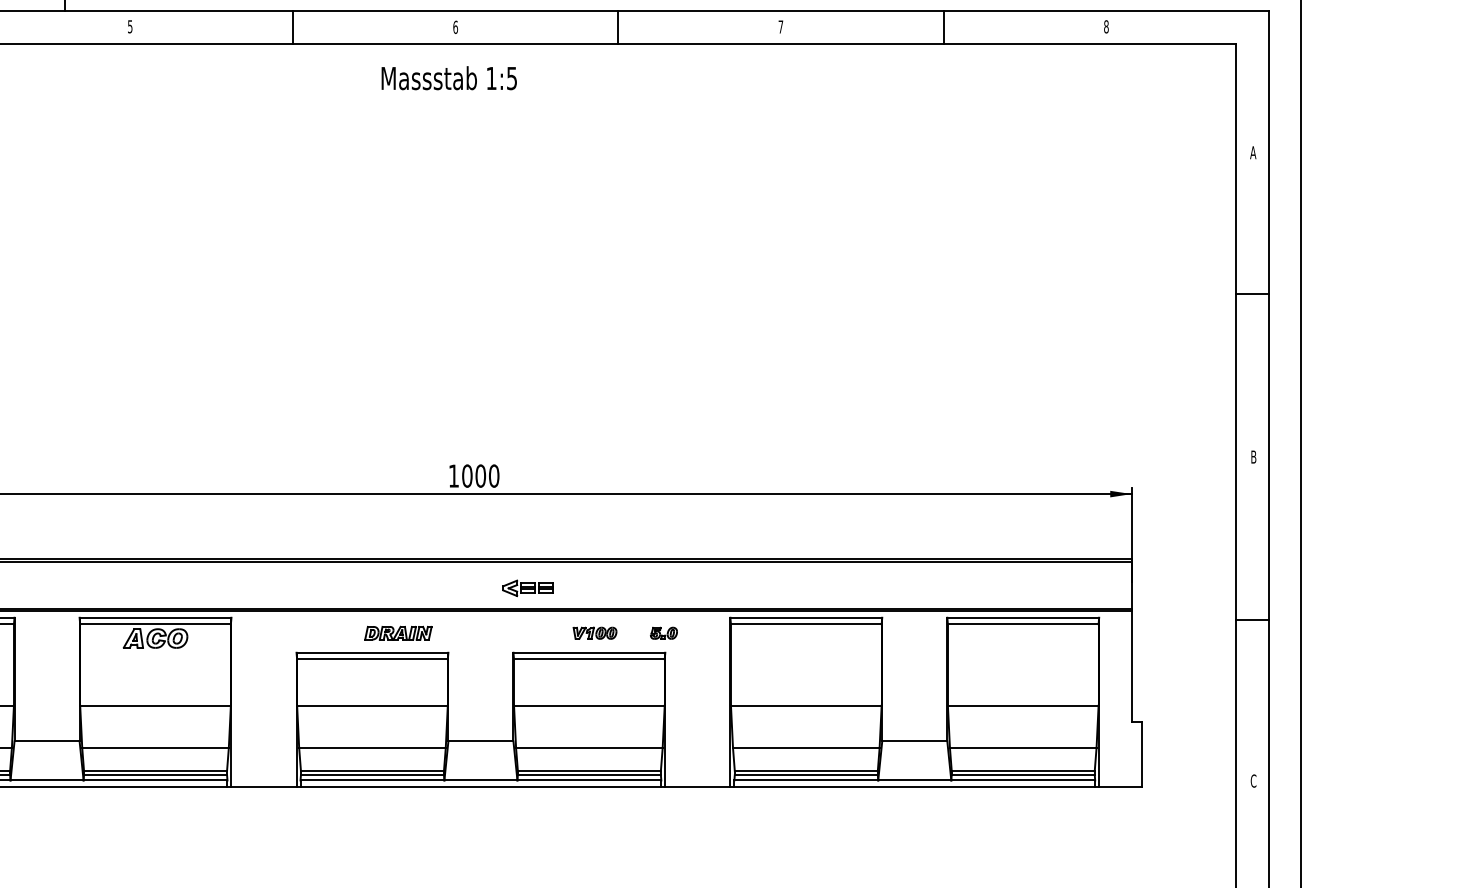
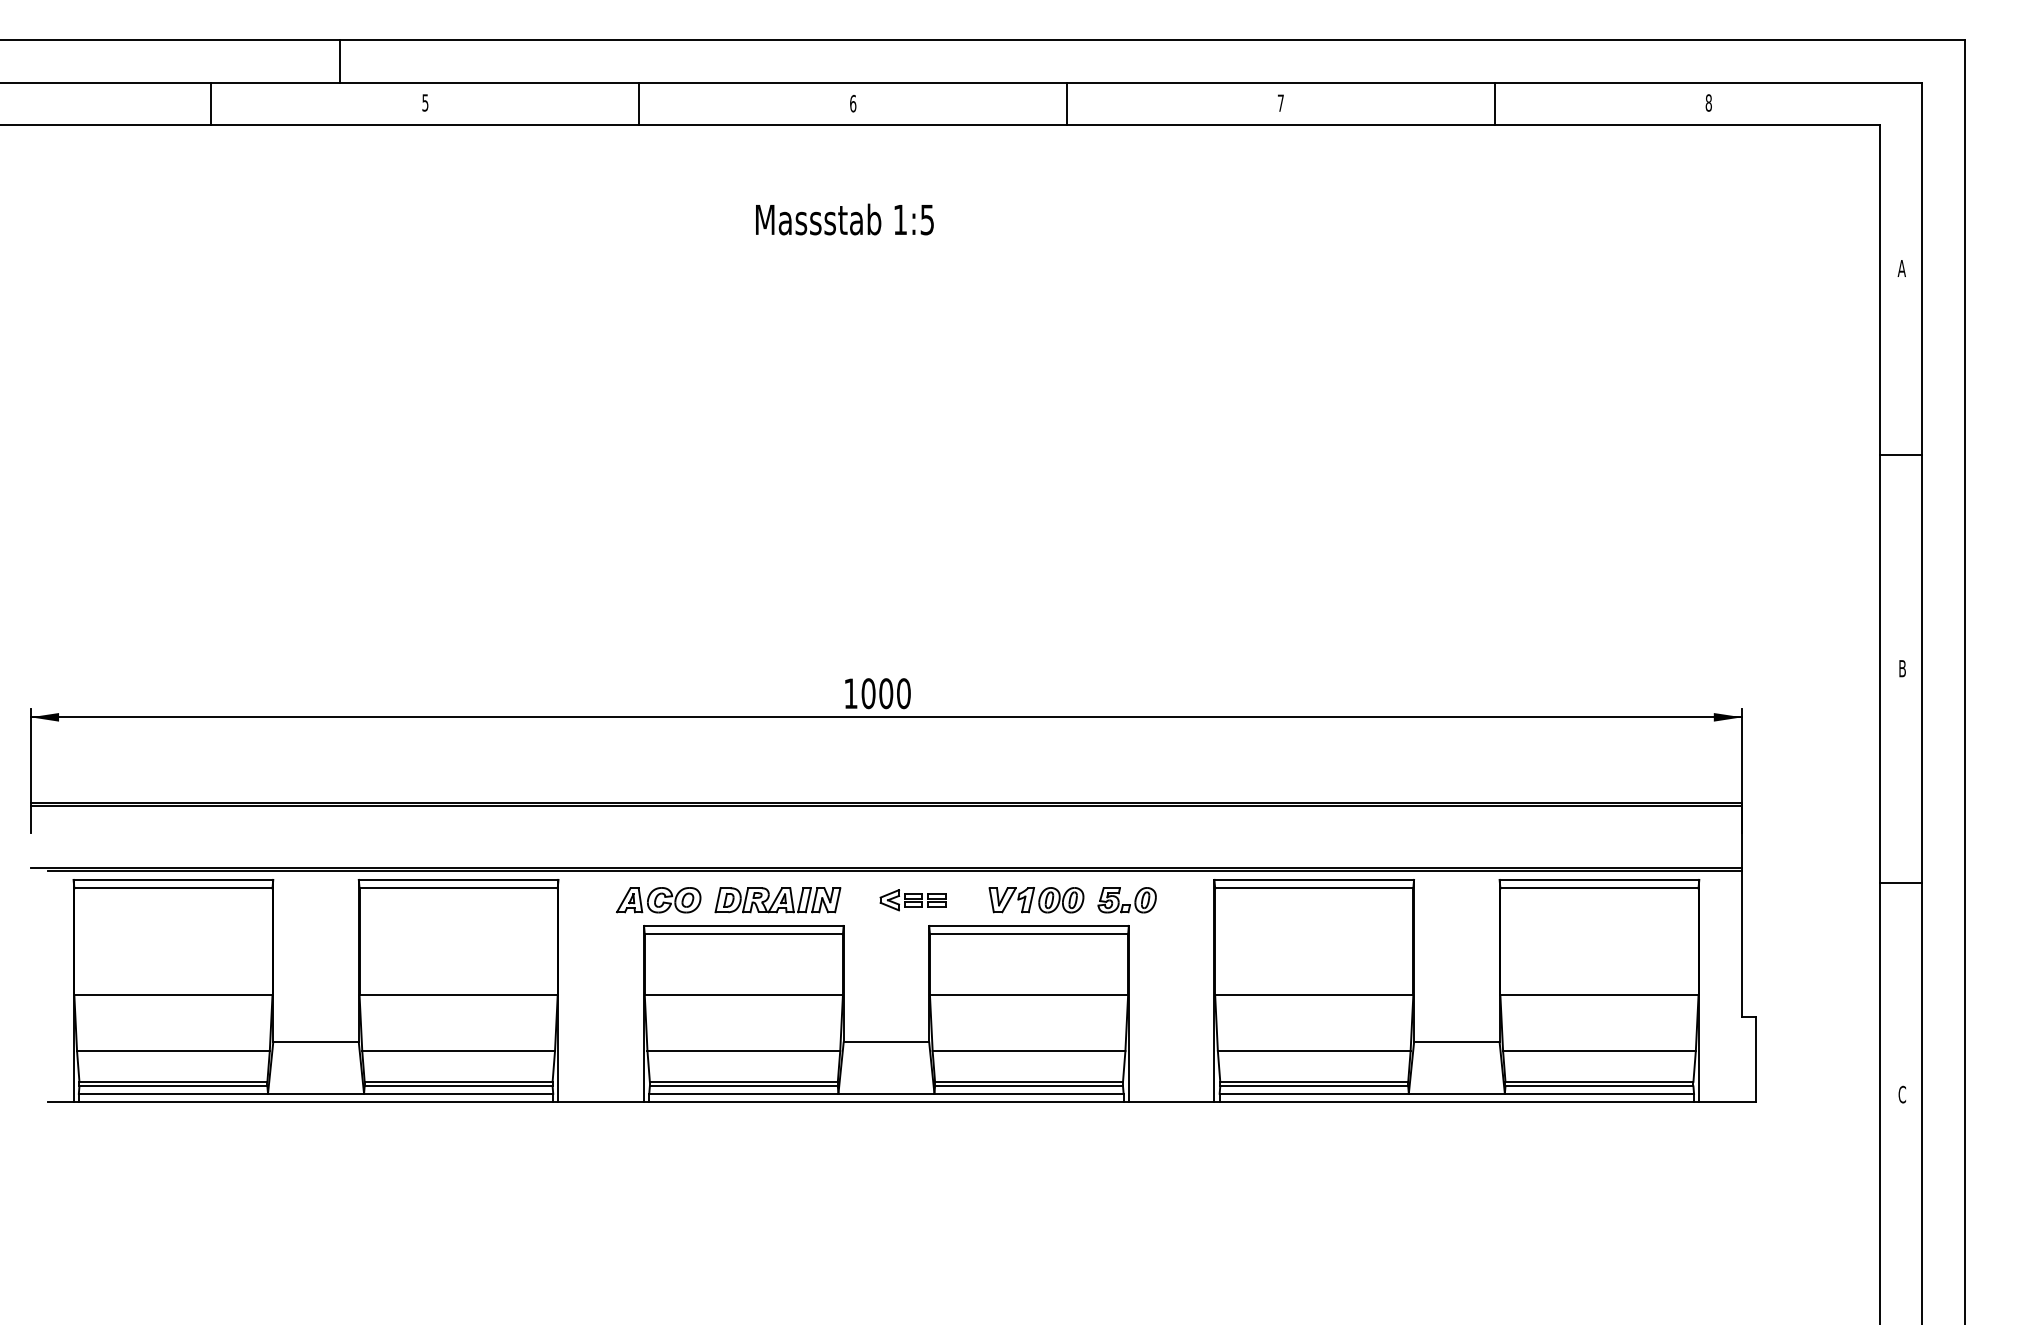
text: (449, 78) -> (844, 219), moved
part: (527, 588) -> (912, 900), moved
part: (398, 633) -> (777, 900), size x1.43
part: (595, 633) -> (1036, 900), size x1.67
part: (663, 633) -> (1126, 900), size x1.67
part: (155, 638) -> (658, 900), moved

